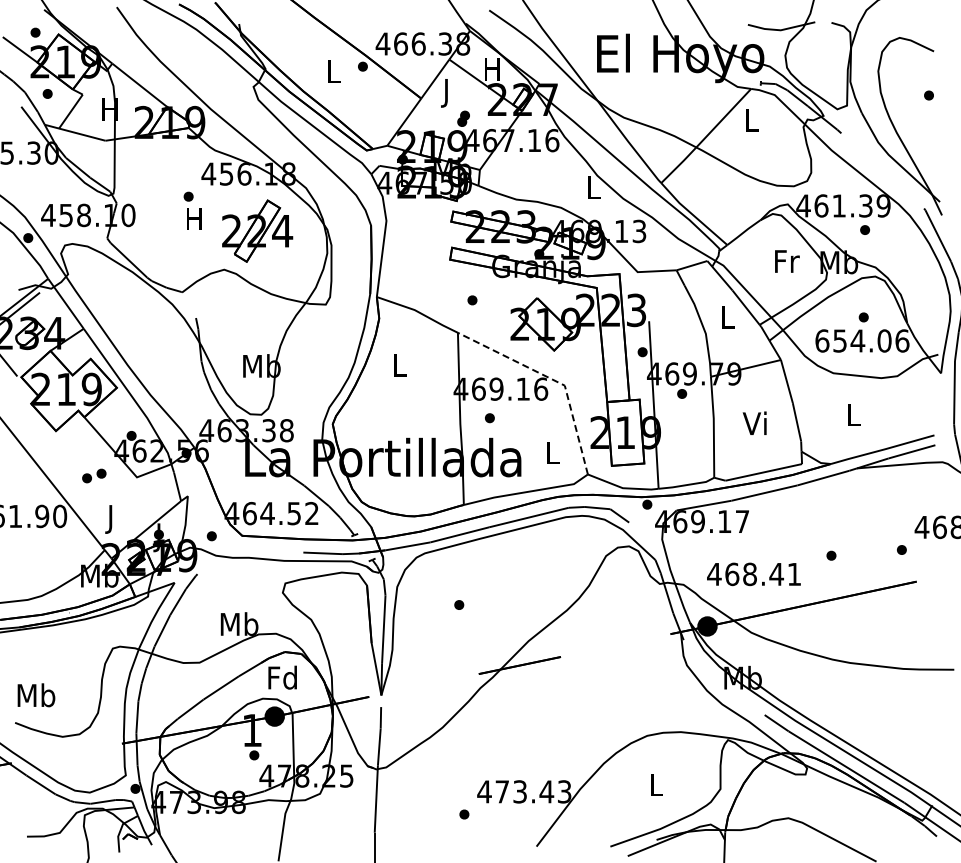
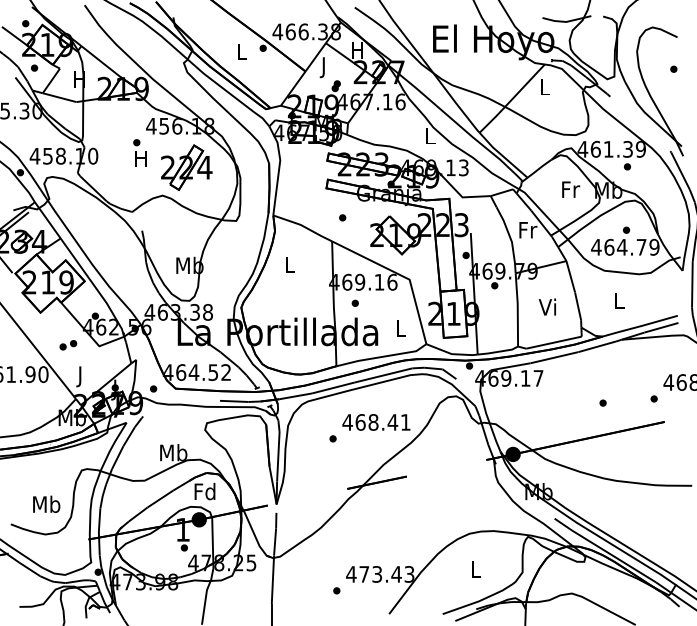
text: (728, 317) -> (528, 230), L -> Fr
text: (861, 340) -> (624, 246), 654.06 -> 464.79
line: (552, 379) -> (400, 275), dashed -> solid
text: (753, 574) -> (376, 422), moved
text: (36, 695) -> (46, 504), moved

